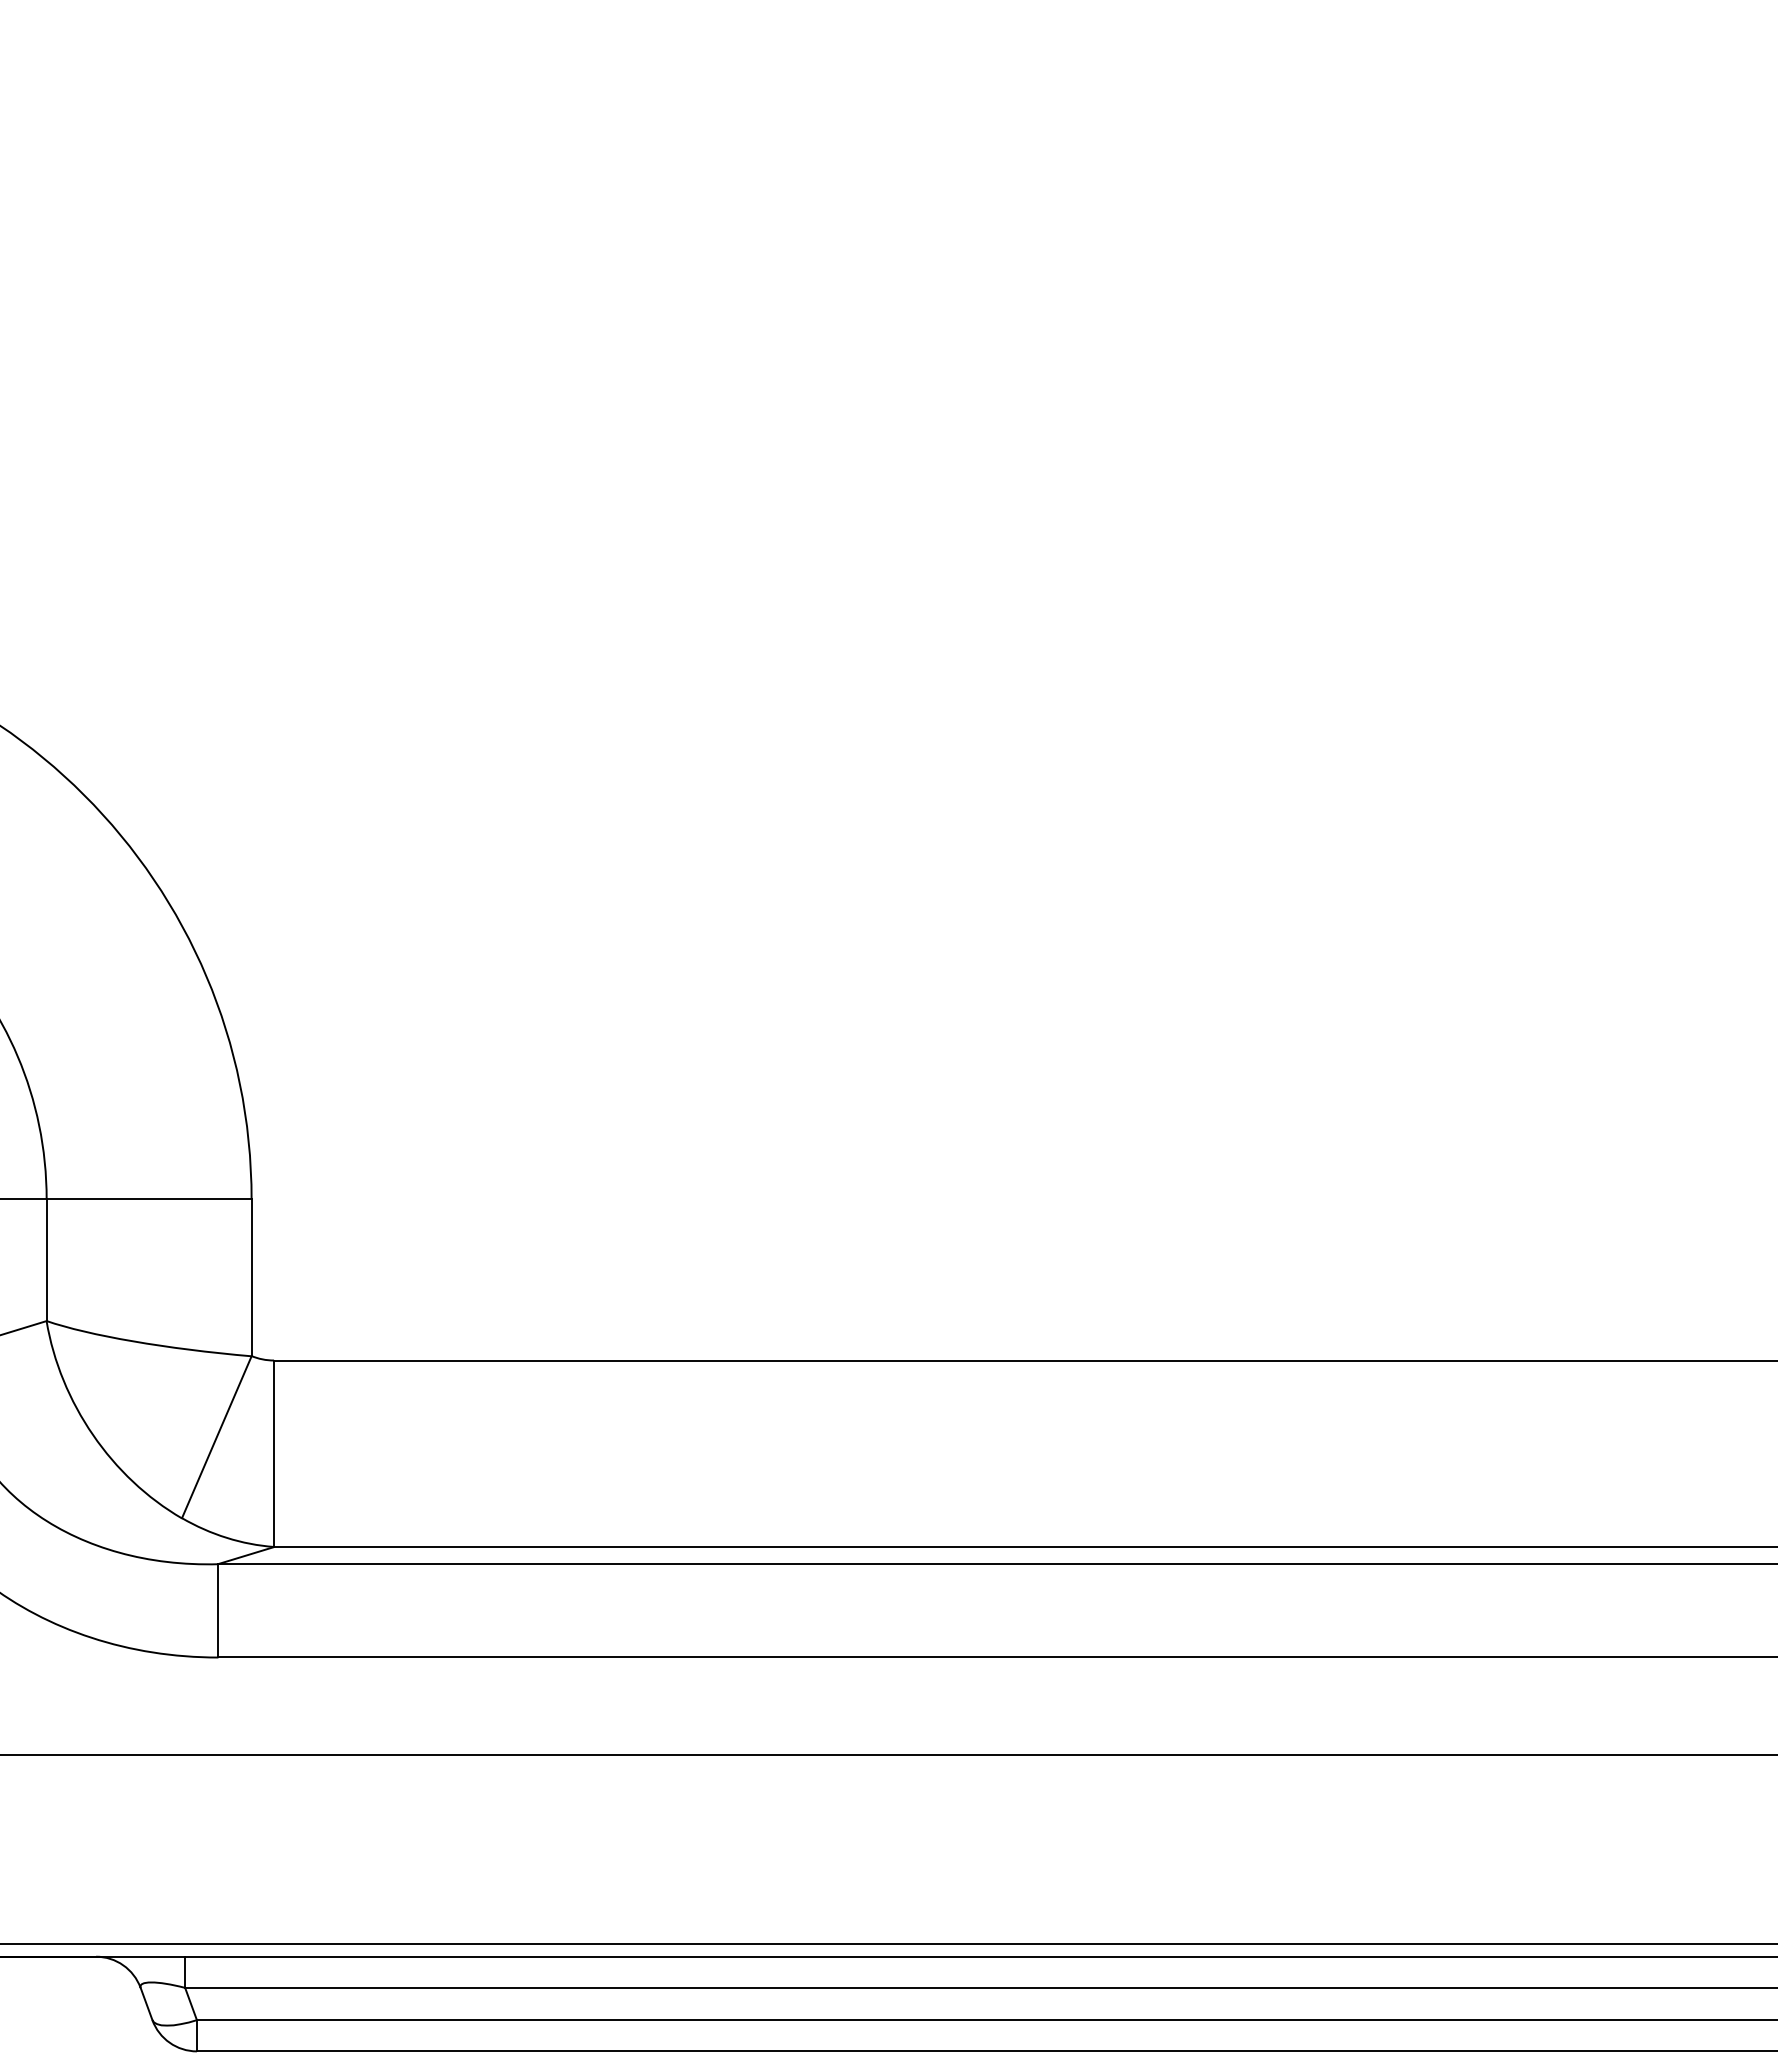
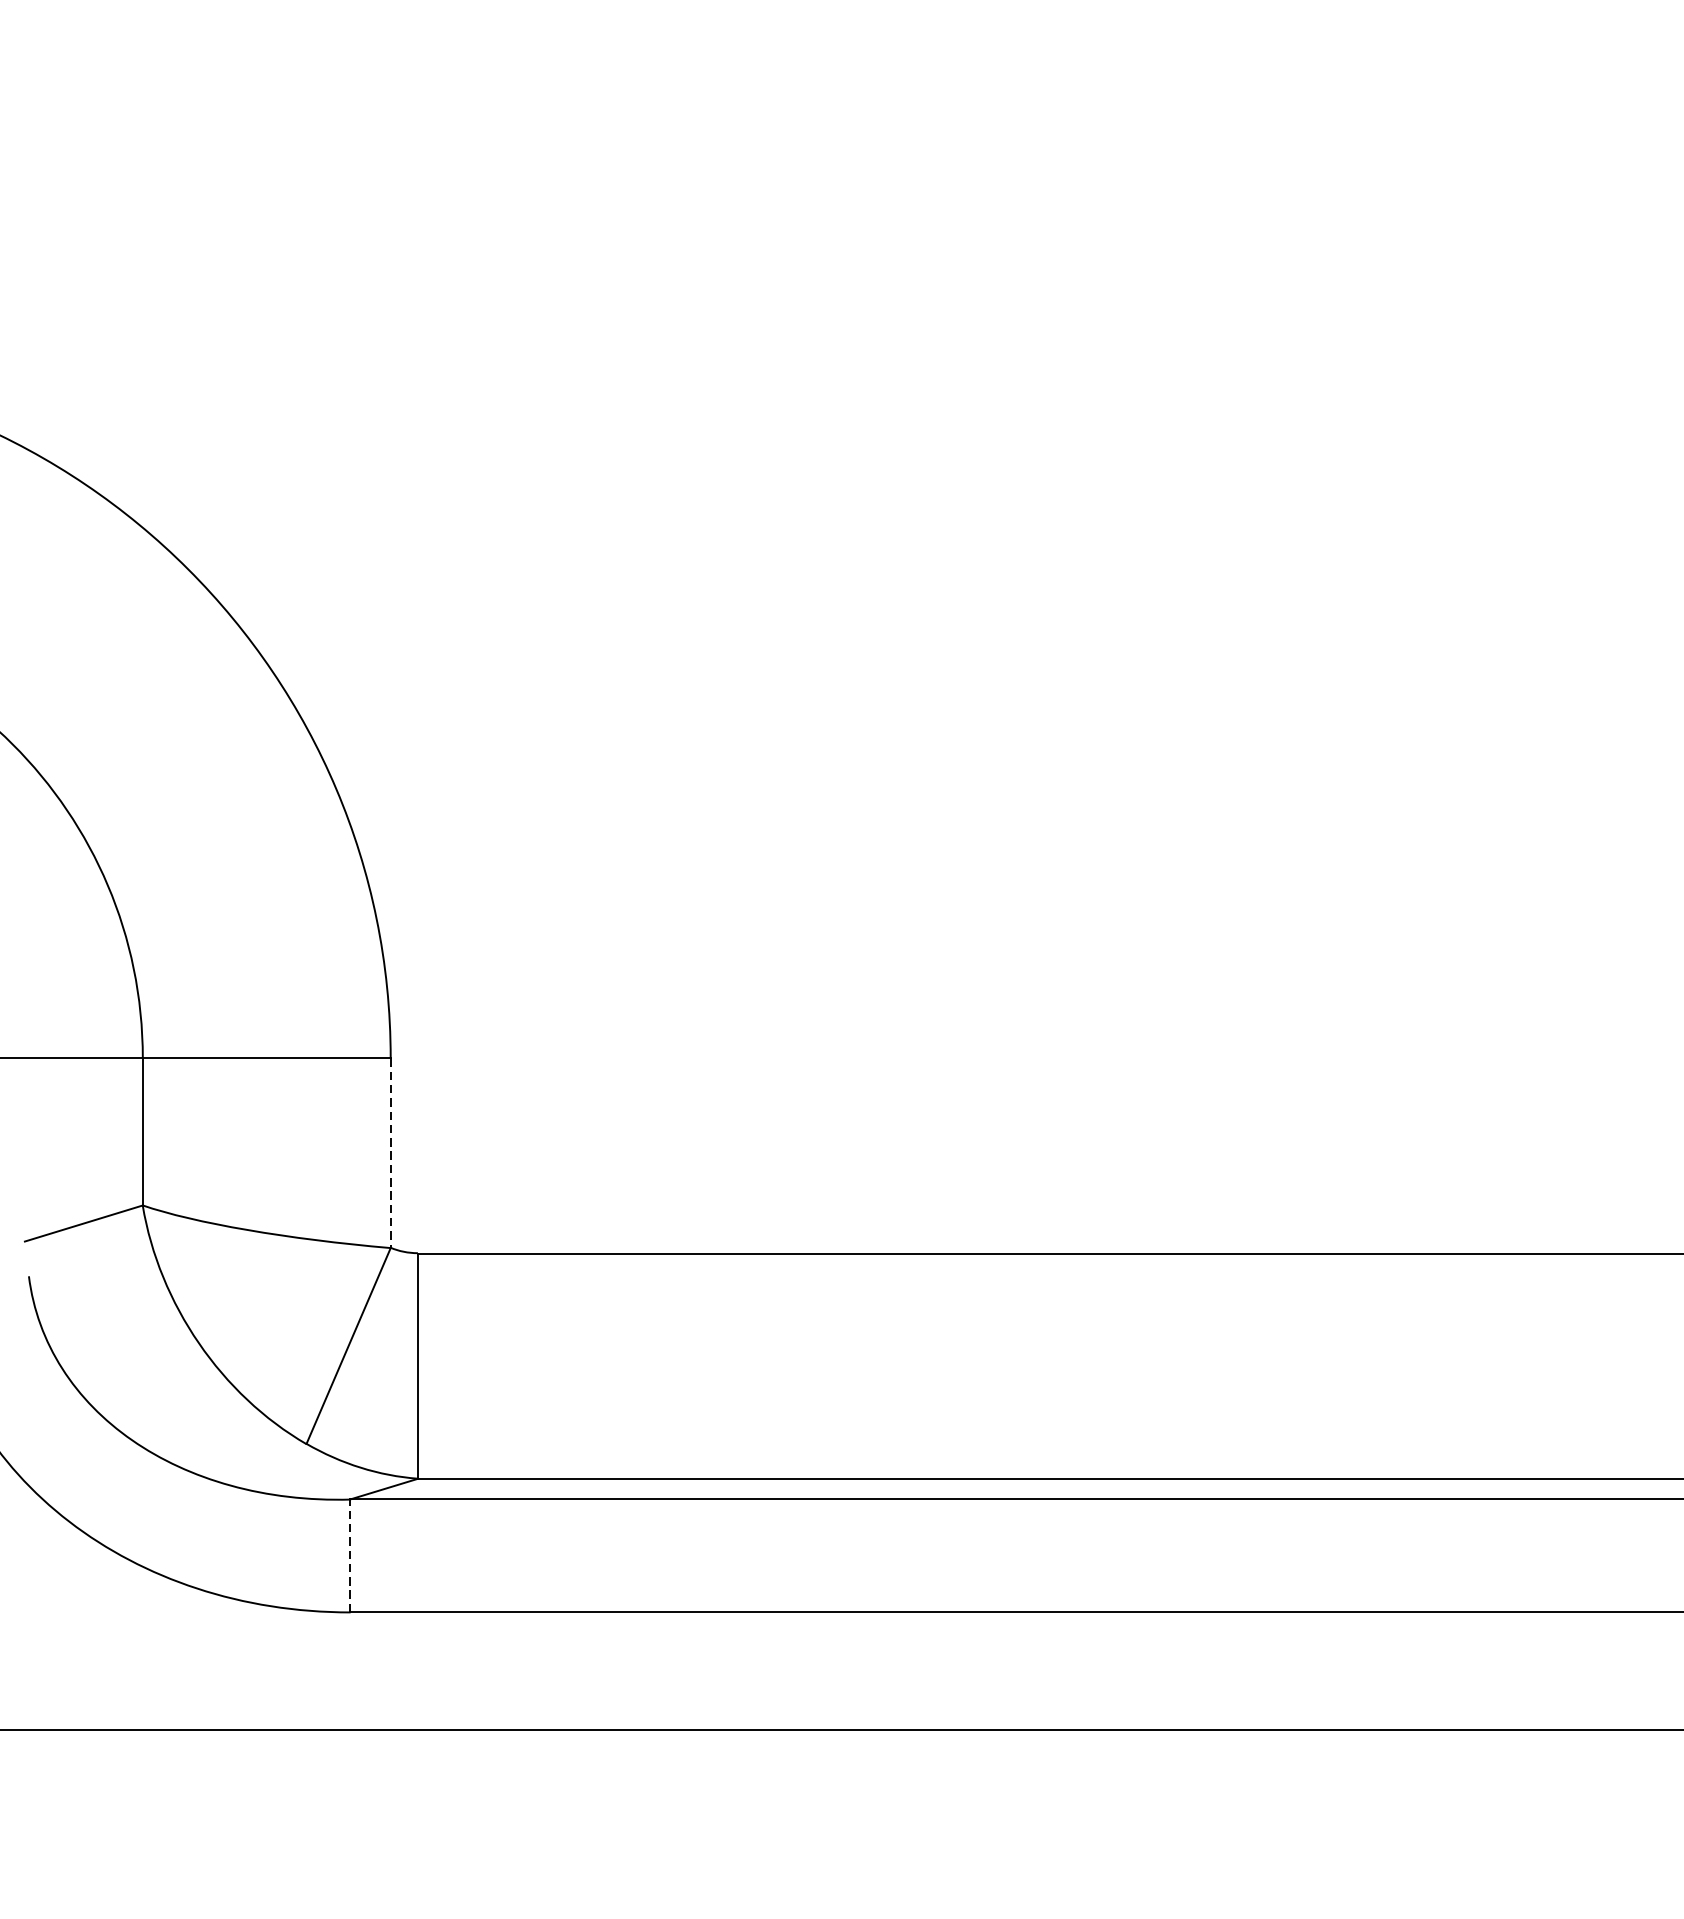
line: (251, 1278) -> (390, 1153), solid -> dashed
line: (218, 1610) -> (350, 1555), solid -> dashed

